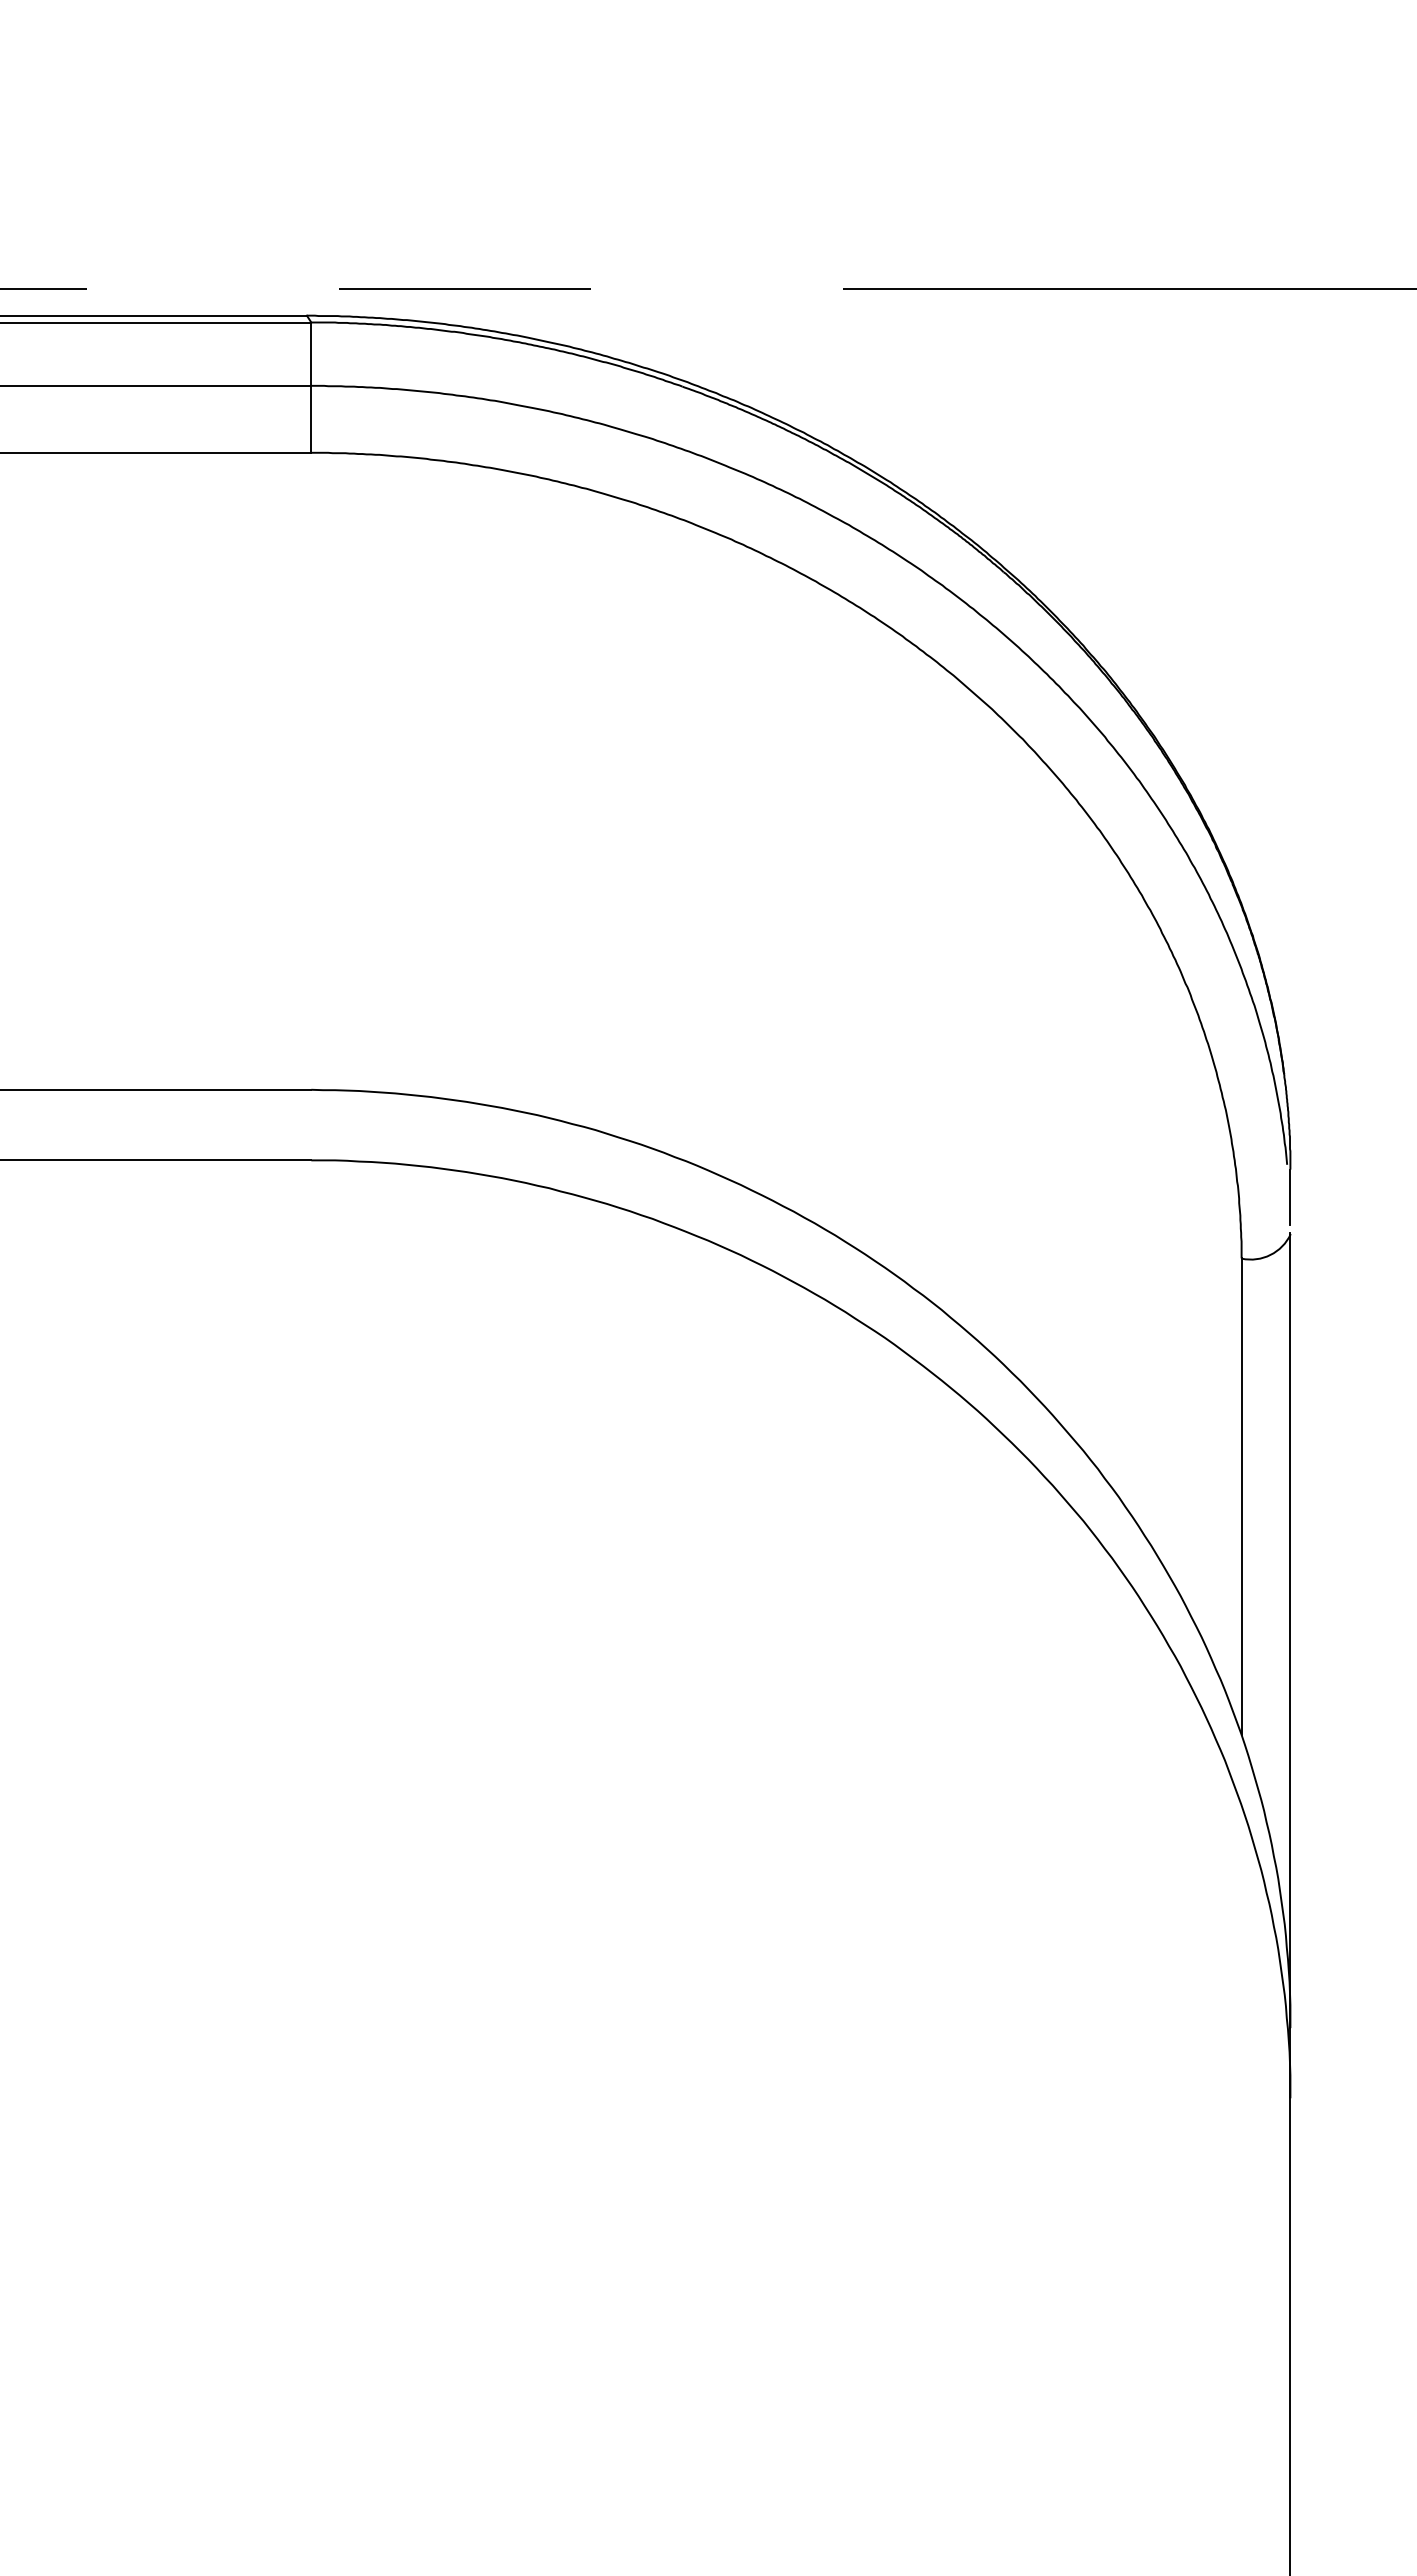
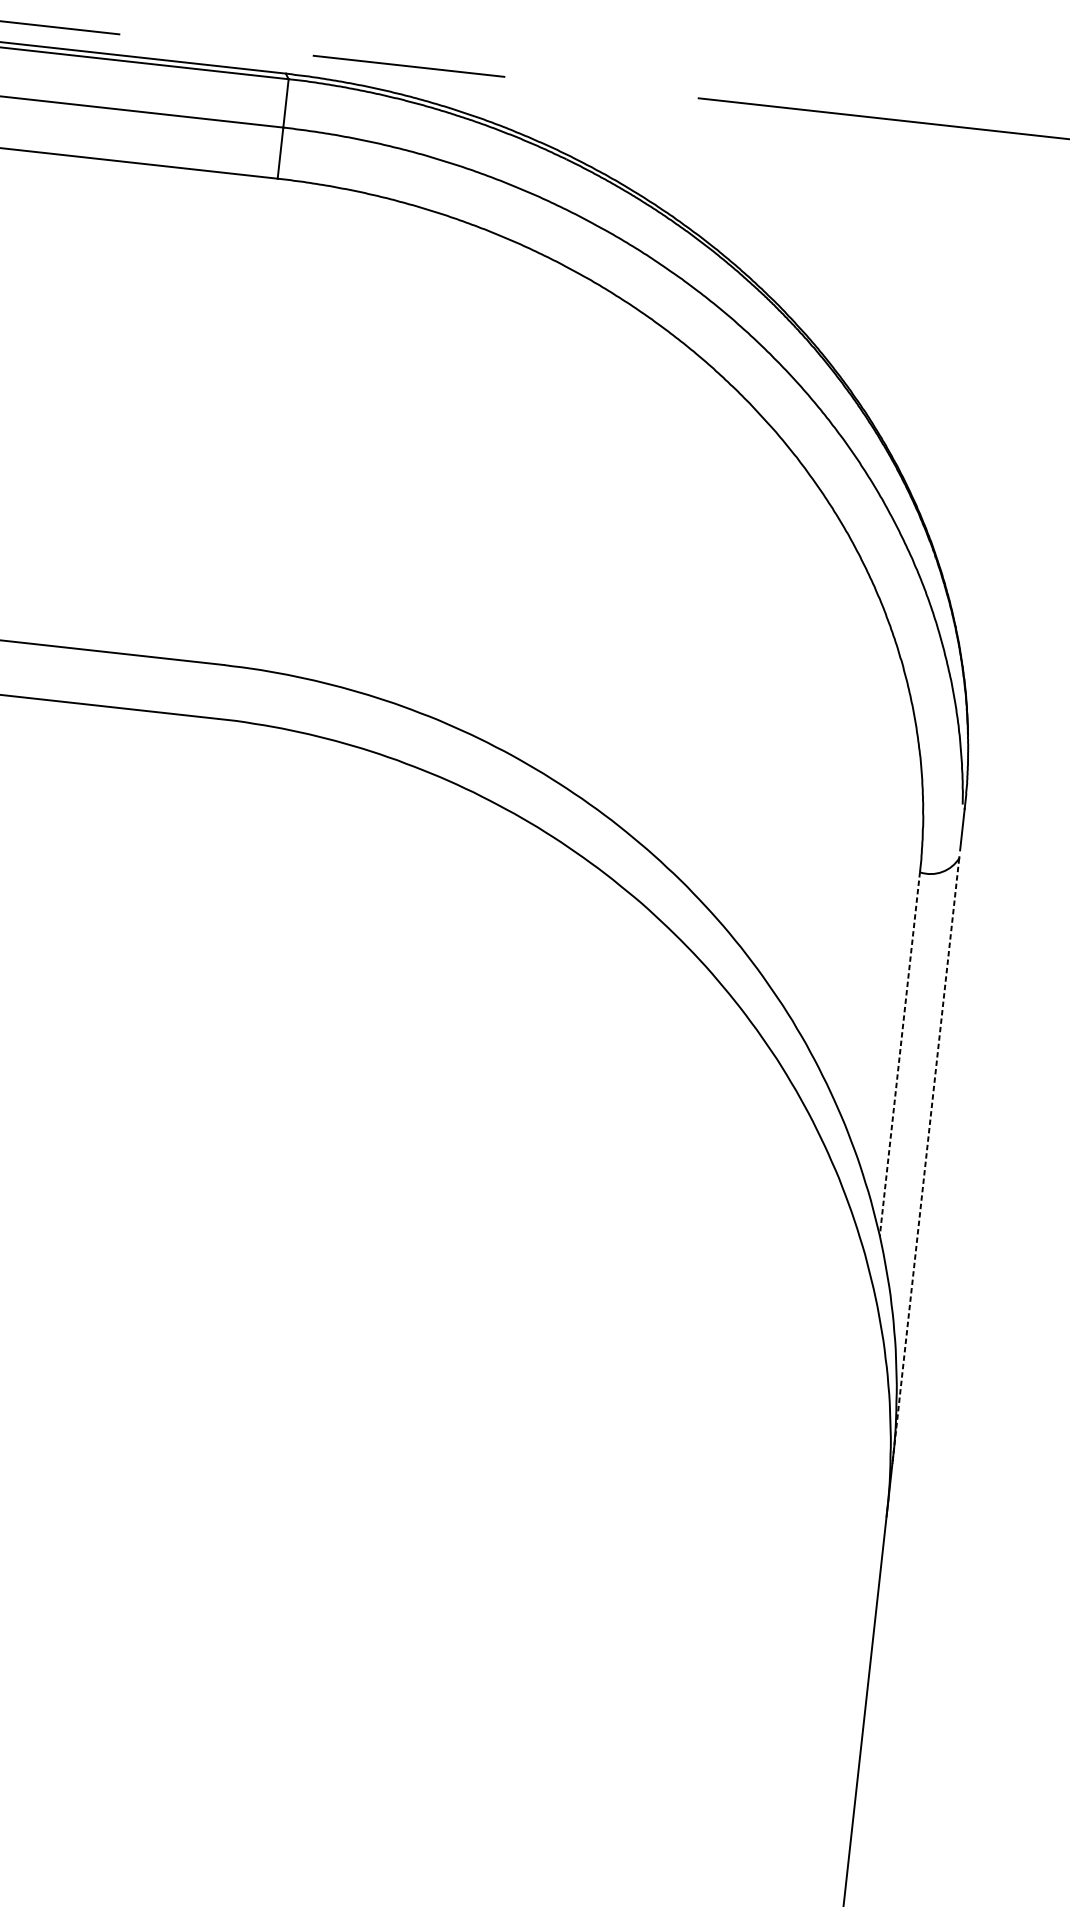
line: (1241, 1497) -> (899, 1054), solid -> dashed
line: (1290, 1631) -> (925, 1161), solid -> dashed

